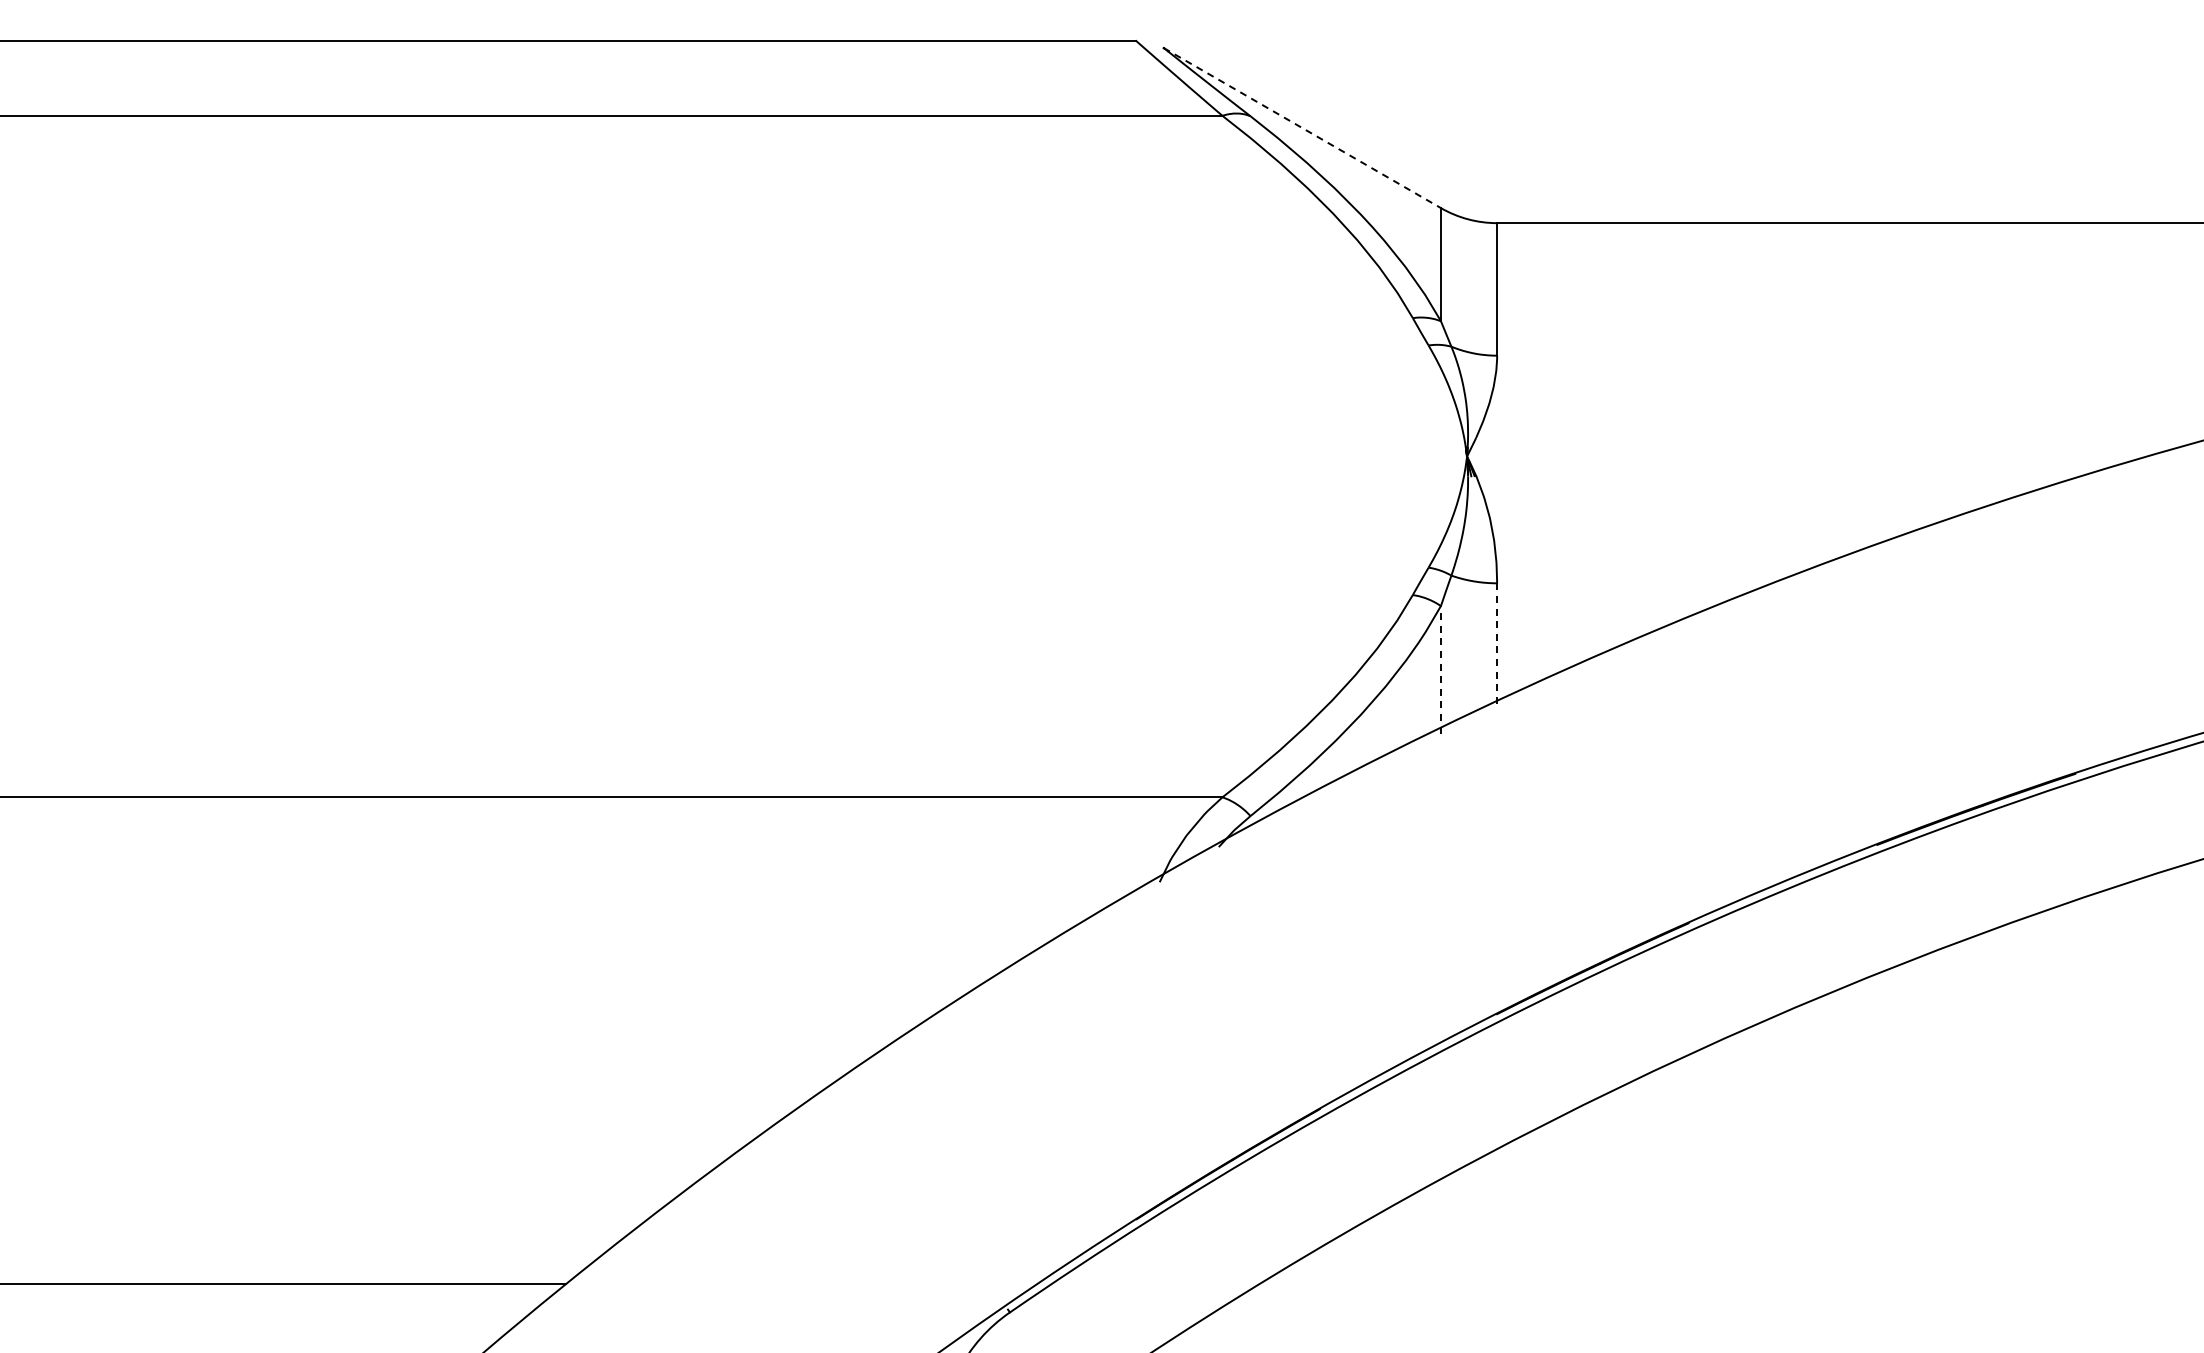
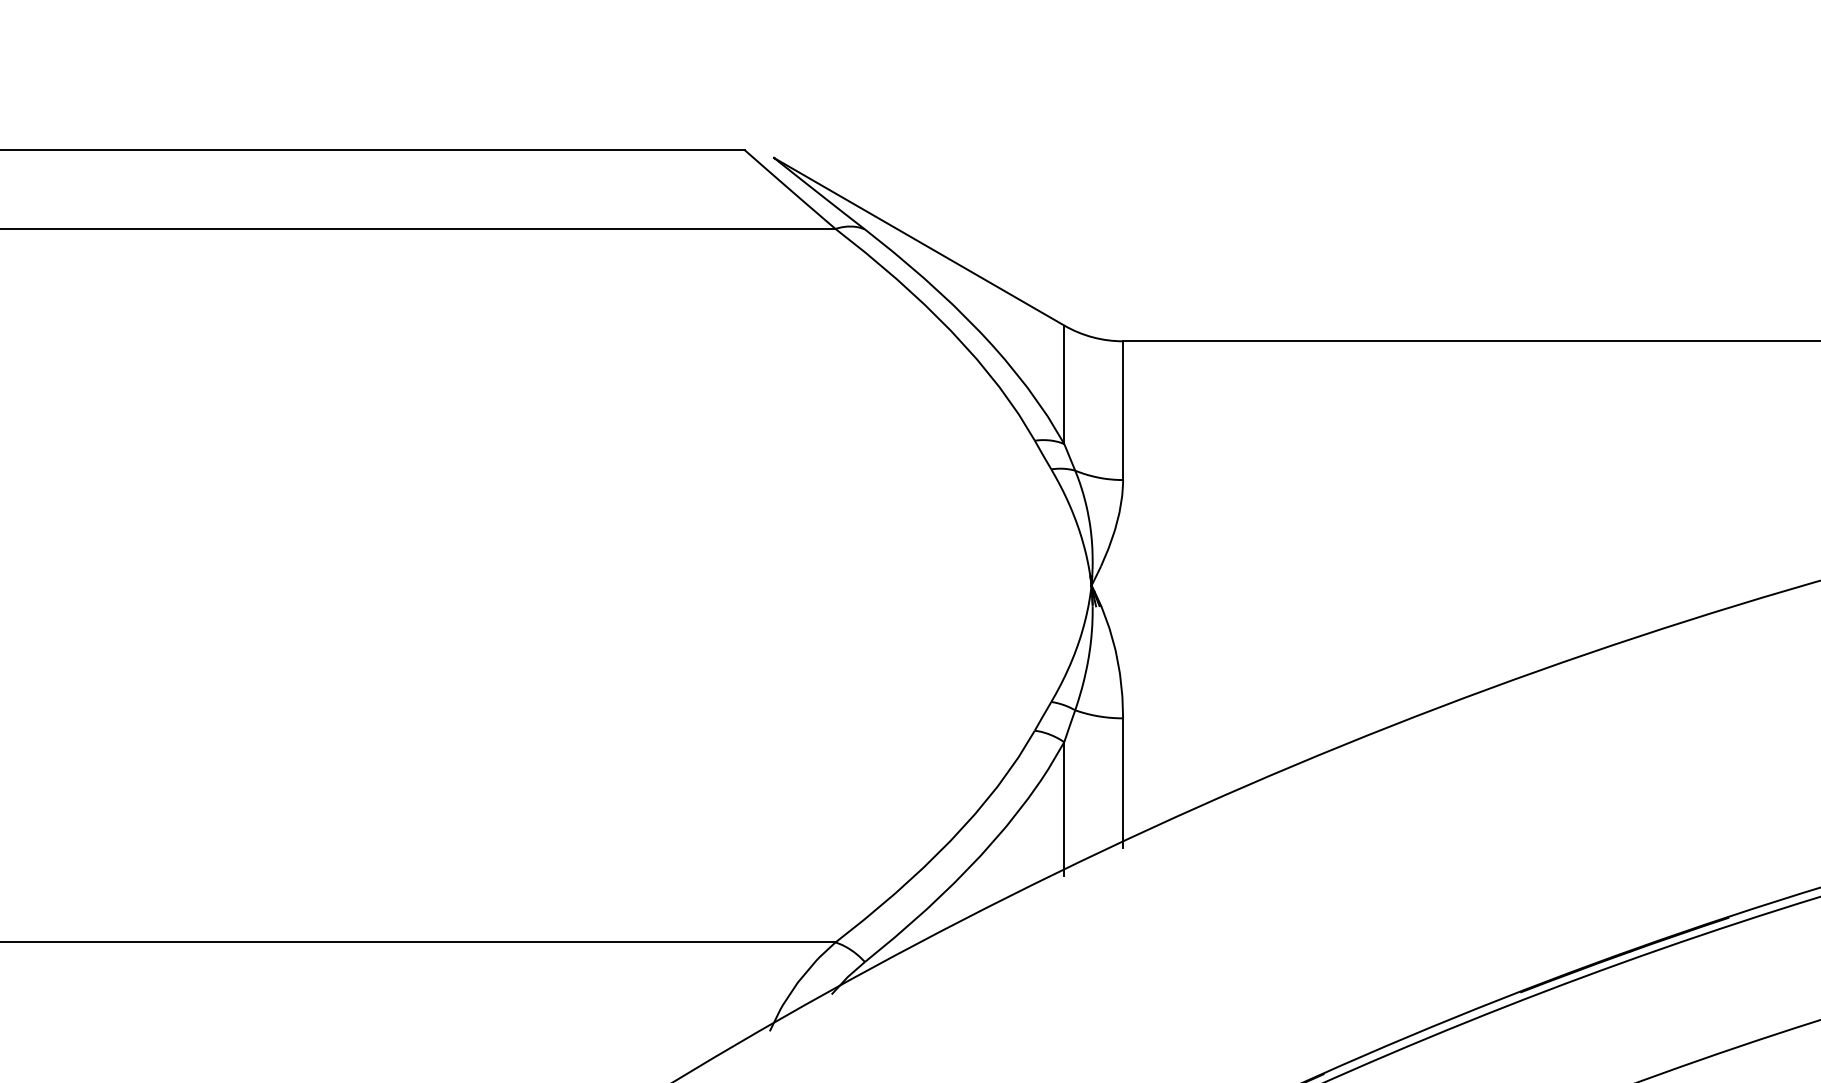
line: (1302, 128) -> (919, 242), dashed -> solid
line: (1497, 645) -> (1123, 783), dashed -> solid
line: (1440, 669) -> (1063, 808), dashed -> solid

